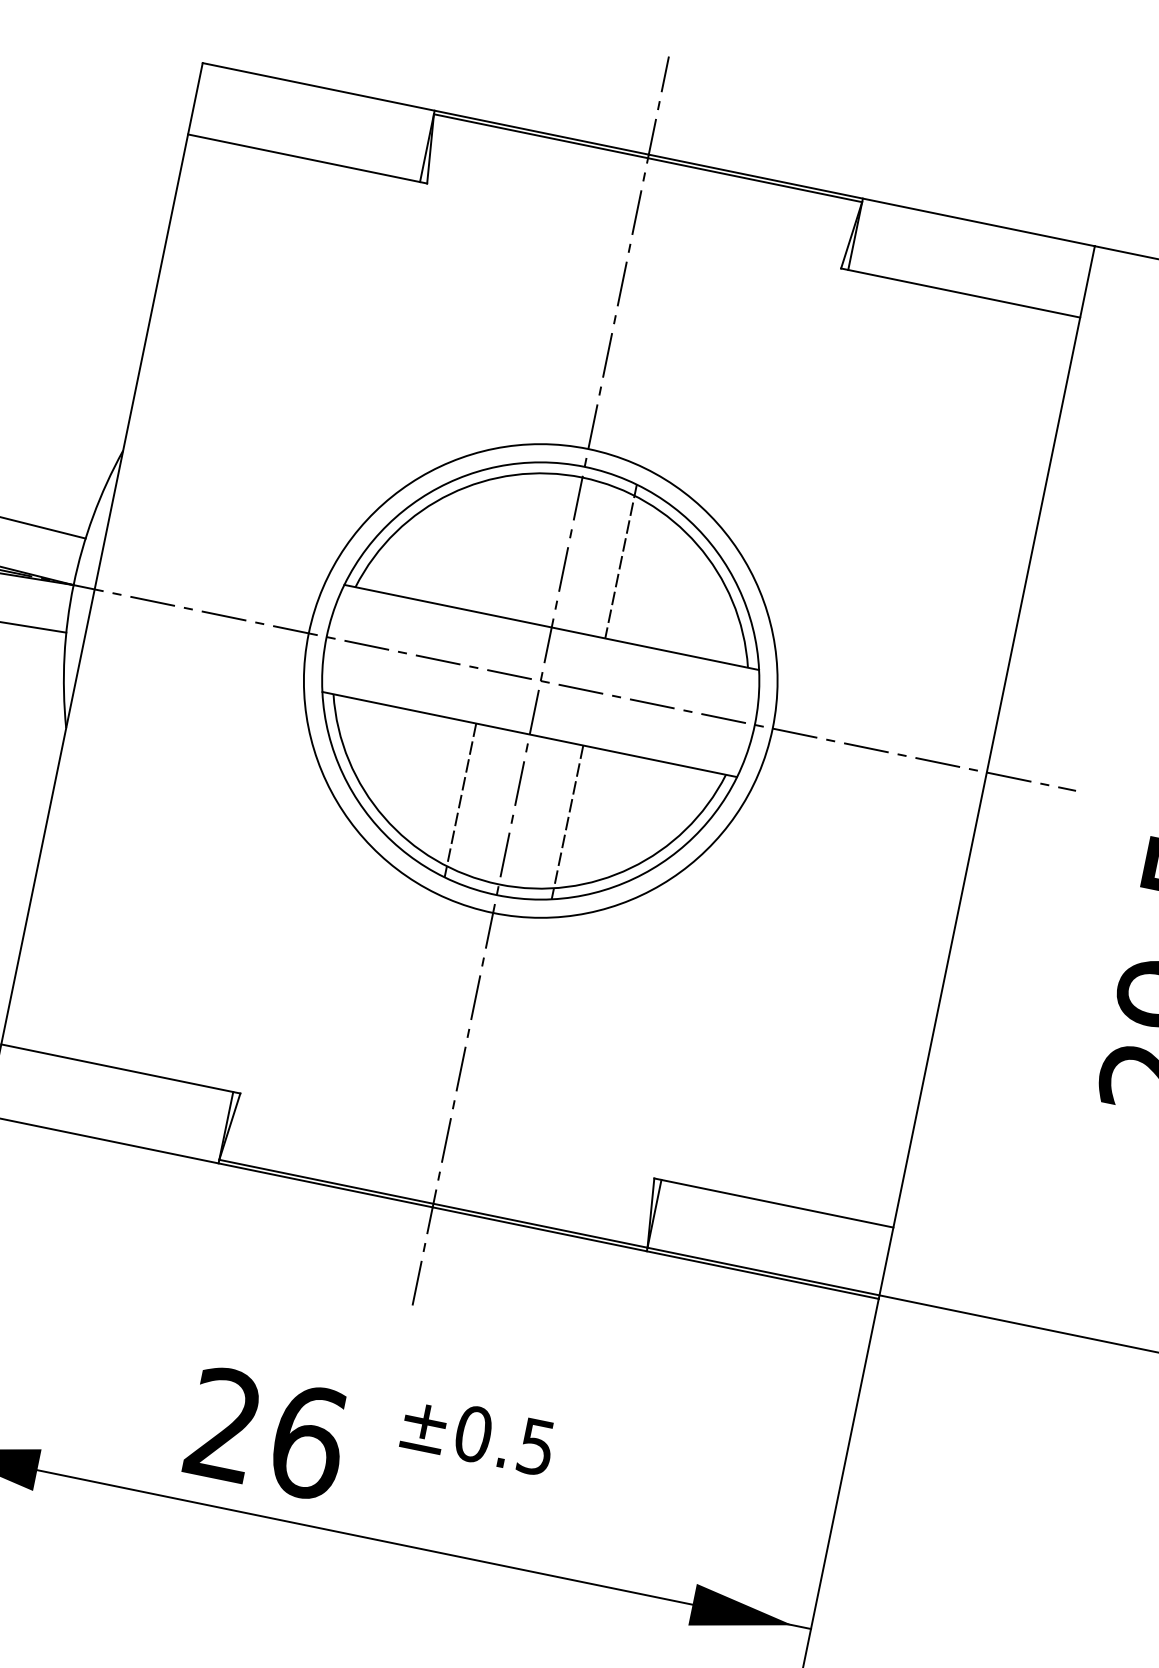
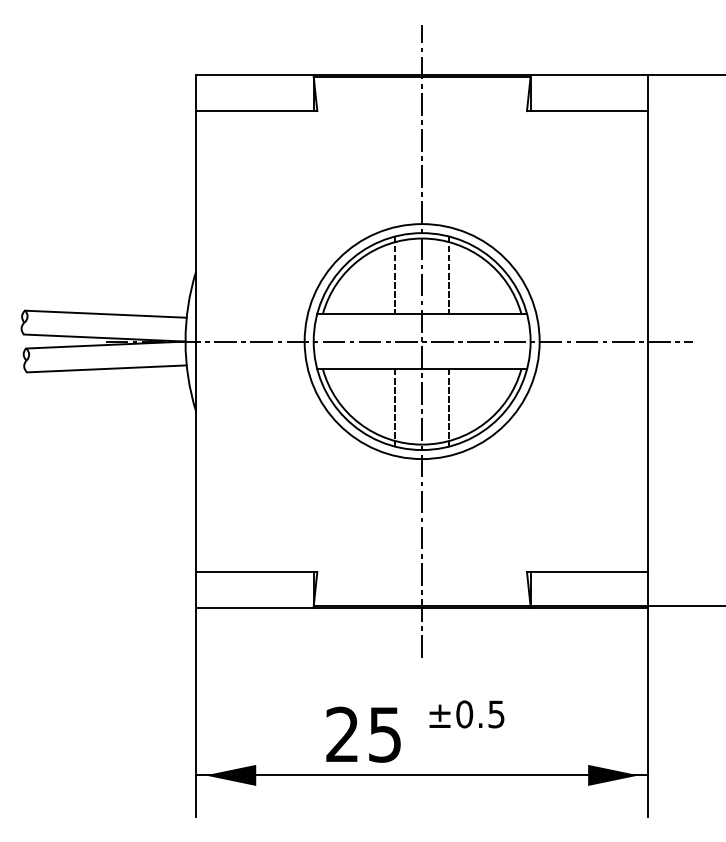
line: (514, 539) -> (395, 275), added
text: (309, 1441) -> (385, 734), 26 -> 25

